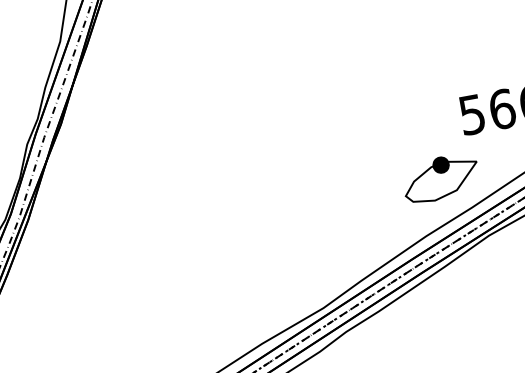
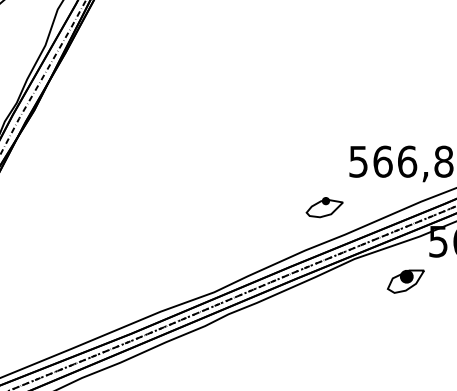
part: (440, 178) -> (324, 207), size x0.6

